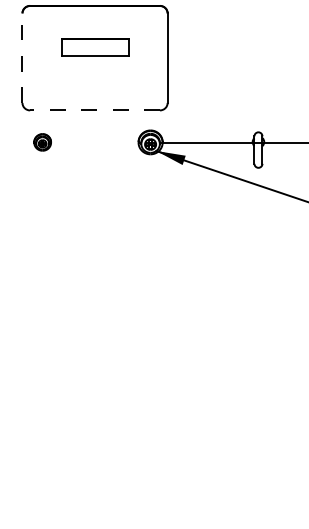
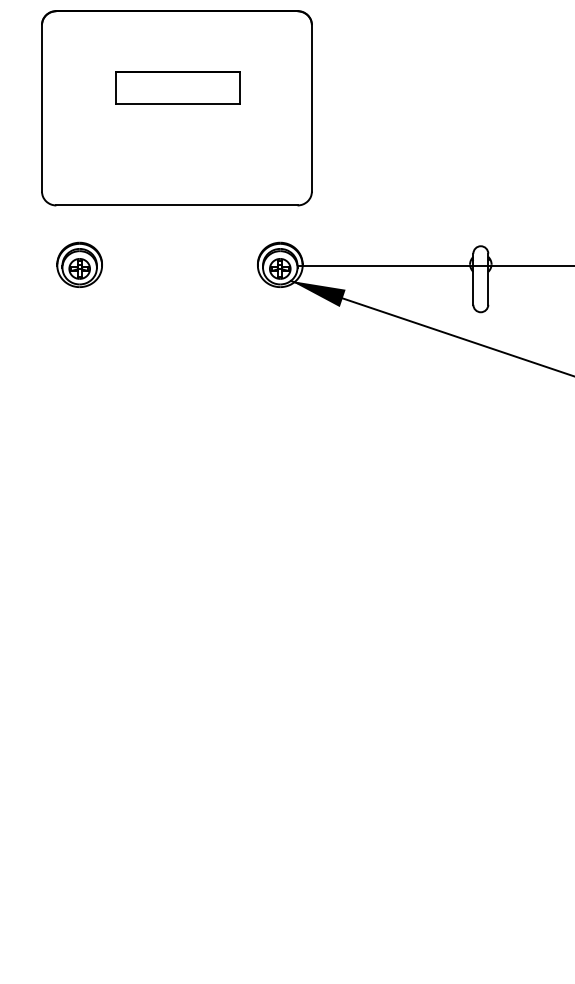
line: (22, 58) -> (42, 108), dashed -> solid
line: (95, 110) -> (177, 205), dashed -> solid
part: (42, 142) -> (79, 265), size x1.43

